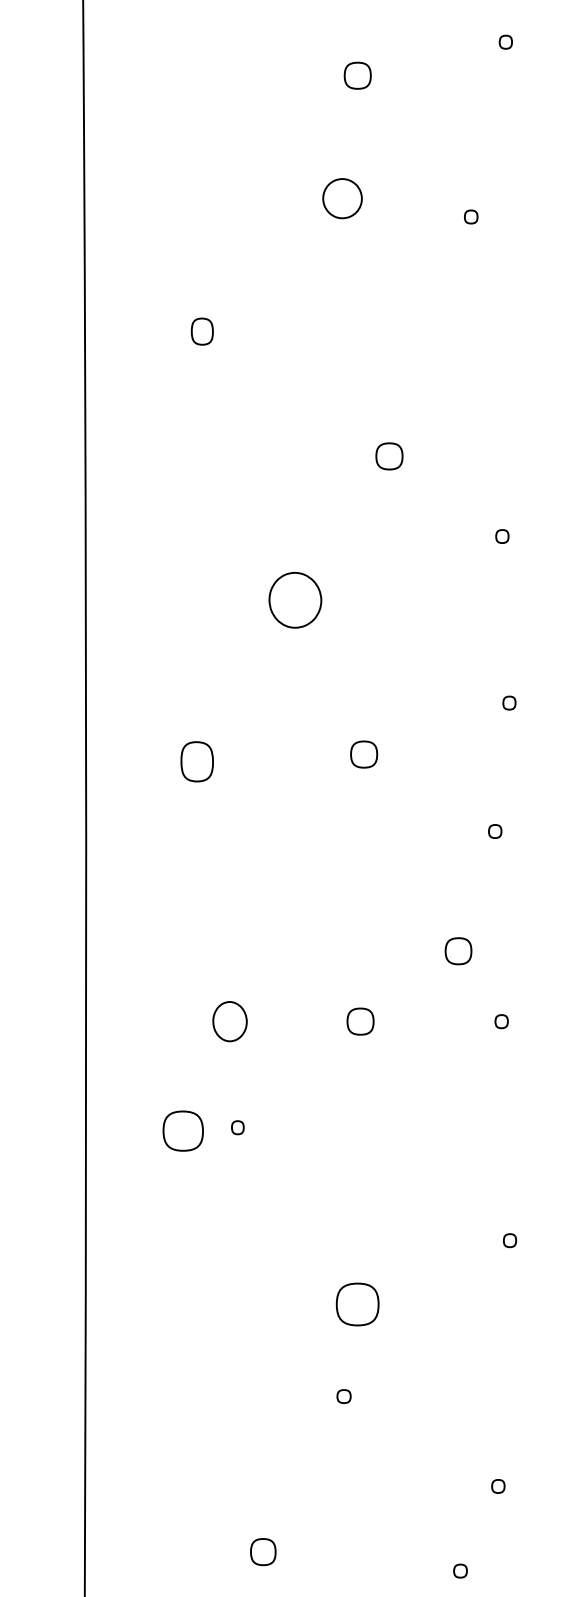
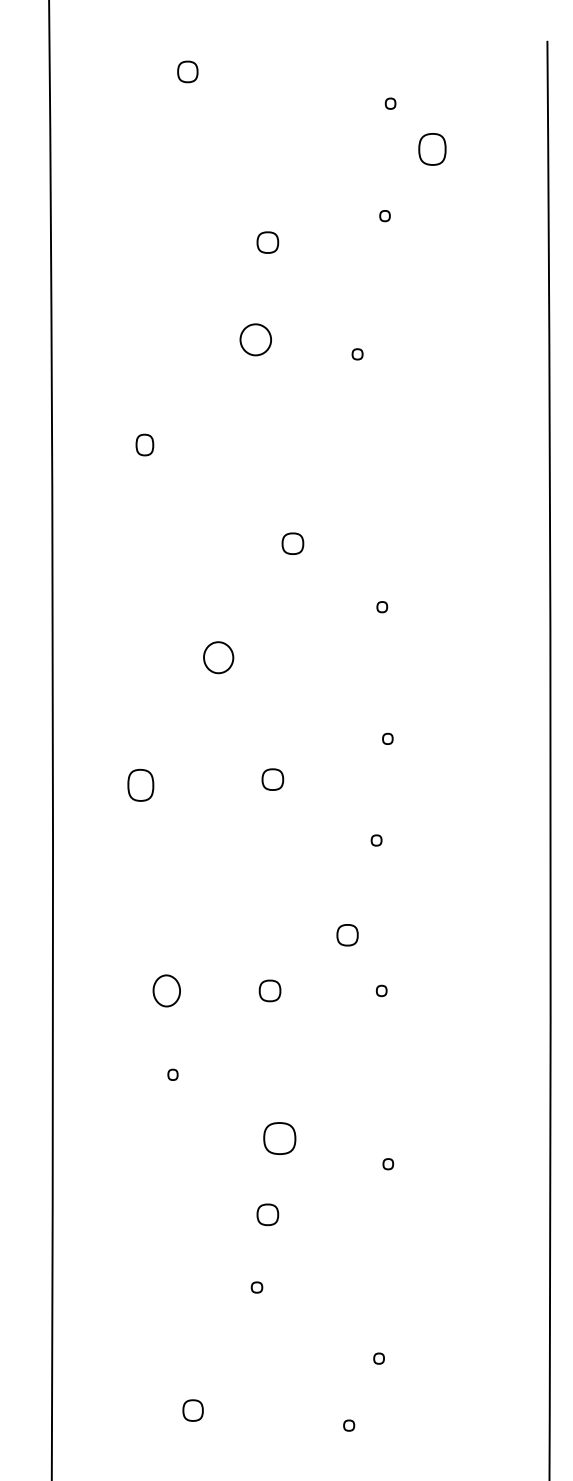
part: (295, 600) -> (218, 657), size x0.71
part: (182, 1131) -> (279, 1138), moved
part: (357, 1304) -> (267, 1214), size x0.62

